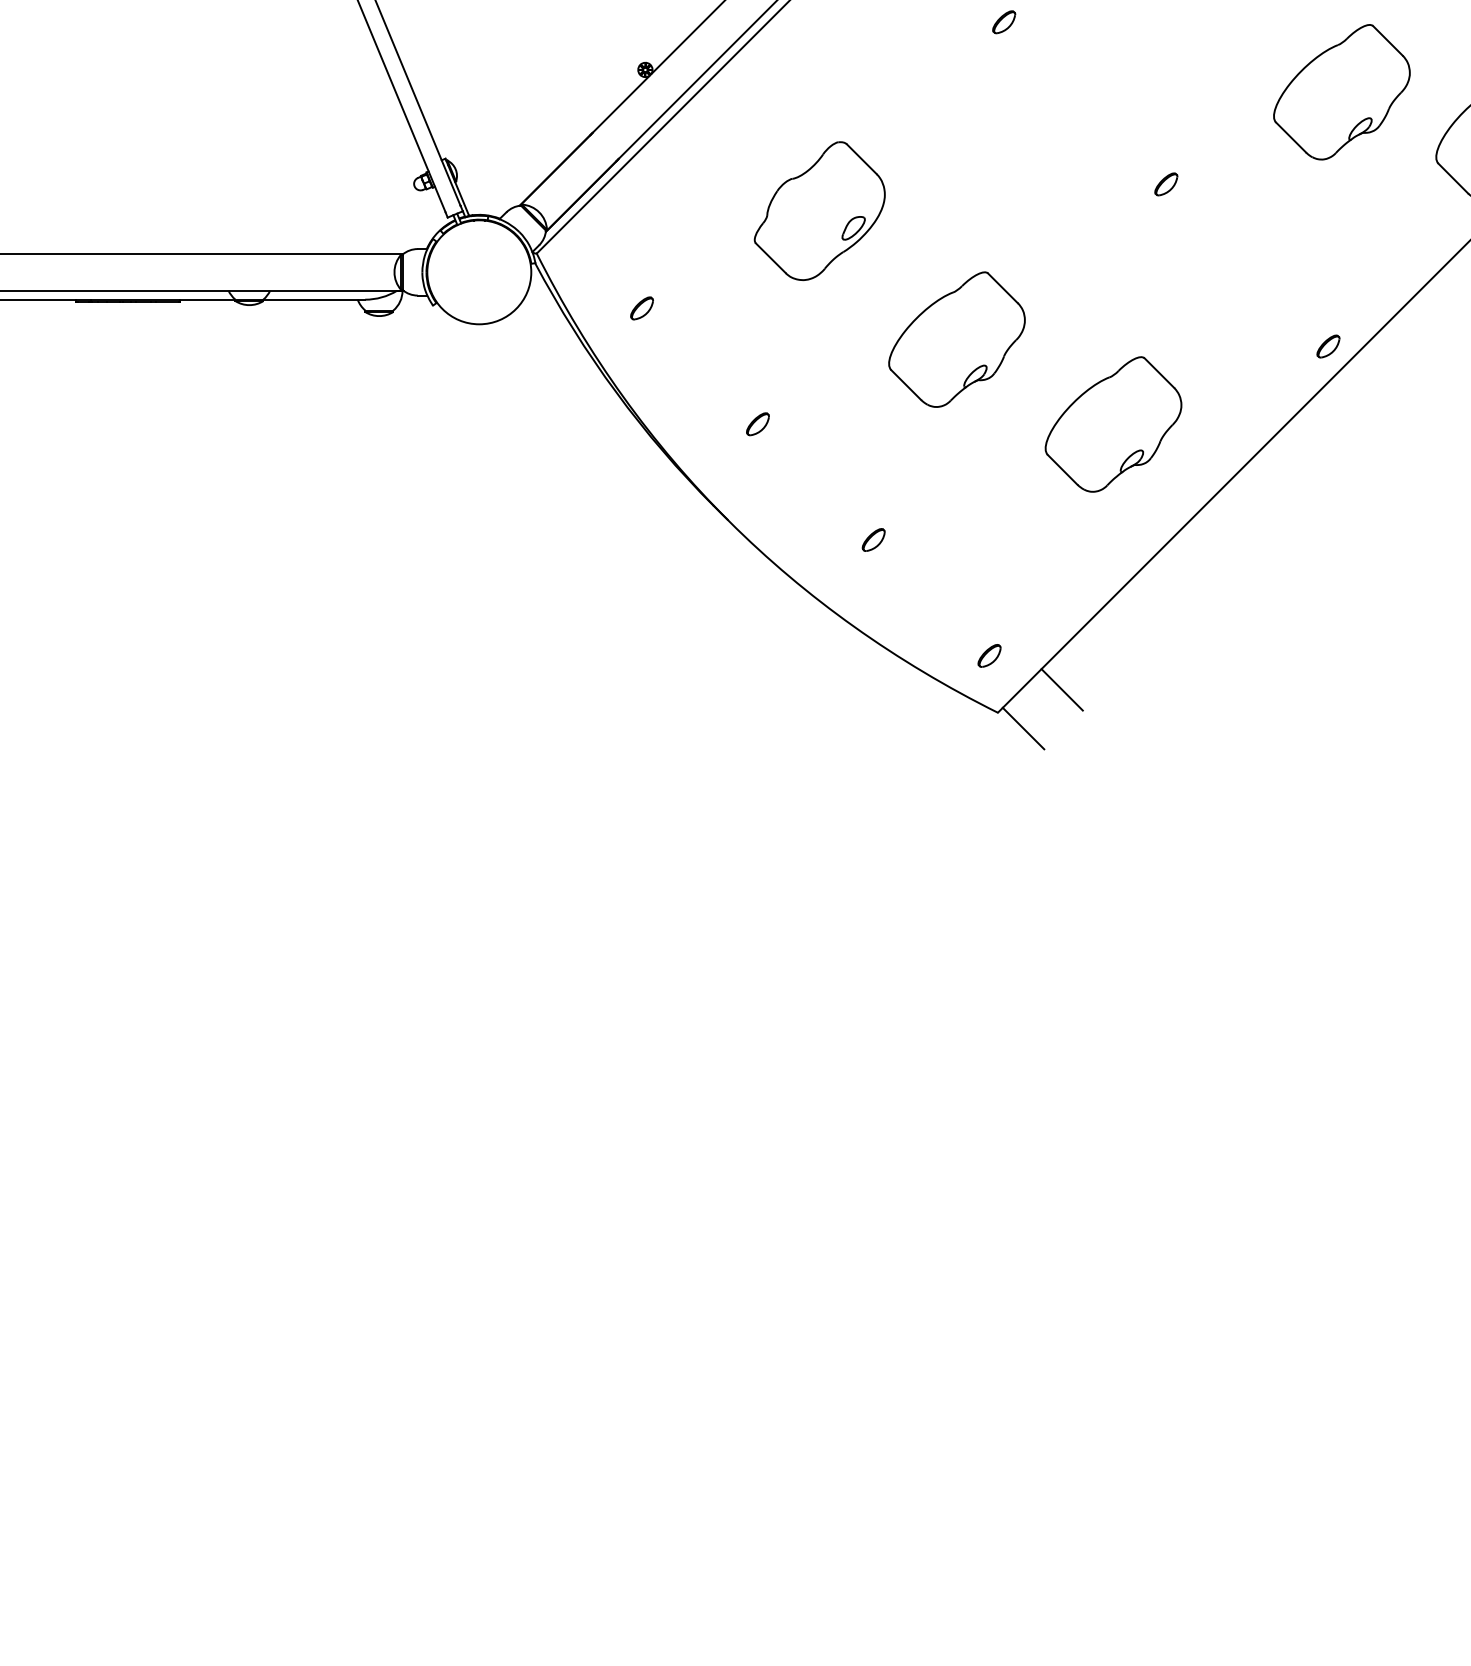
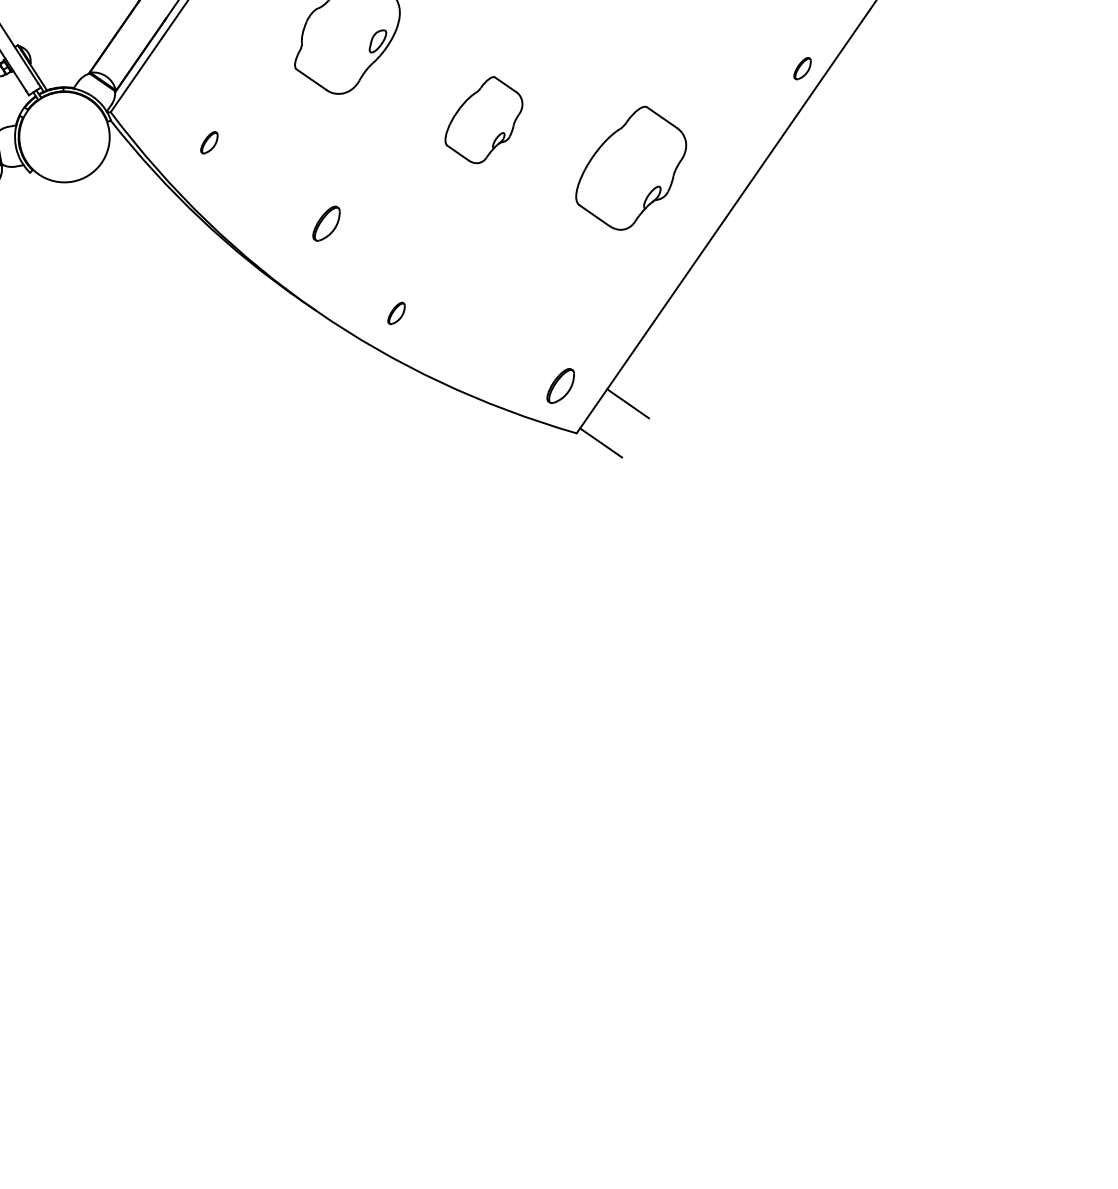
part: (956, 339) -> (483, 120), size x0.7
part: (757, 424) -> (326, 224), size x1.6
part: (873, 539) -> (396, 313), moved
part: (989, 655) -> (560, 385), size x1.6

